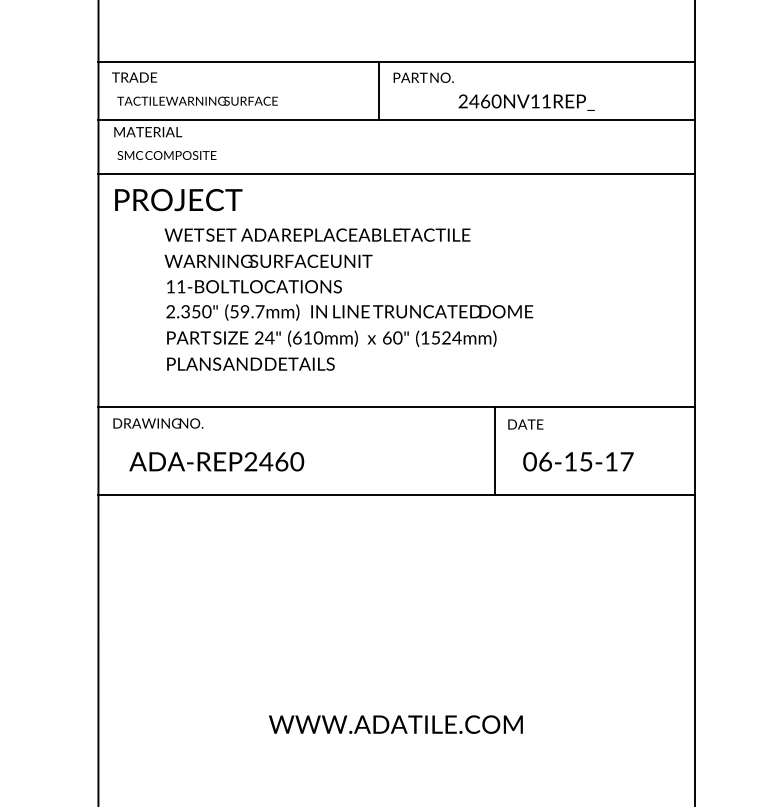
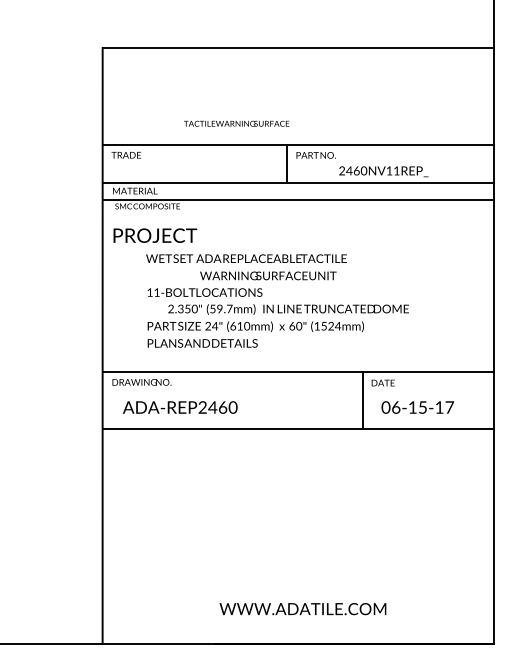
text: (197, 100) -> (236, 123), moved
line: (396, 173) -> (298, 199), moved
text: (268, 260) -> (268, 275), moved
text: (349, 312) -> (288, 309), moved
text: (395, 725) -> (302, 609), moved

